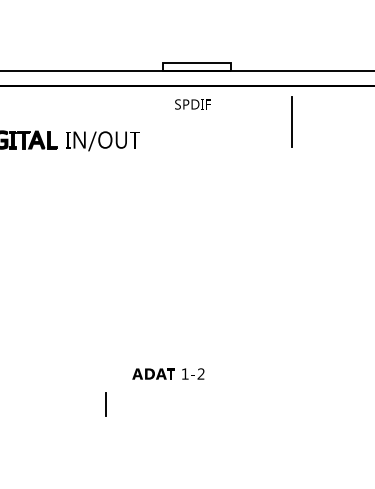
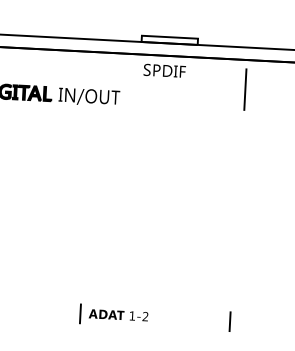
part: (192, 104) -> (164, 70), size x1.43
part: (168, 373) -> (118, 314), moved
line: (287, 404) -> (229, 321), added

